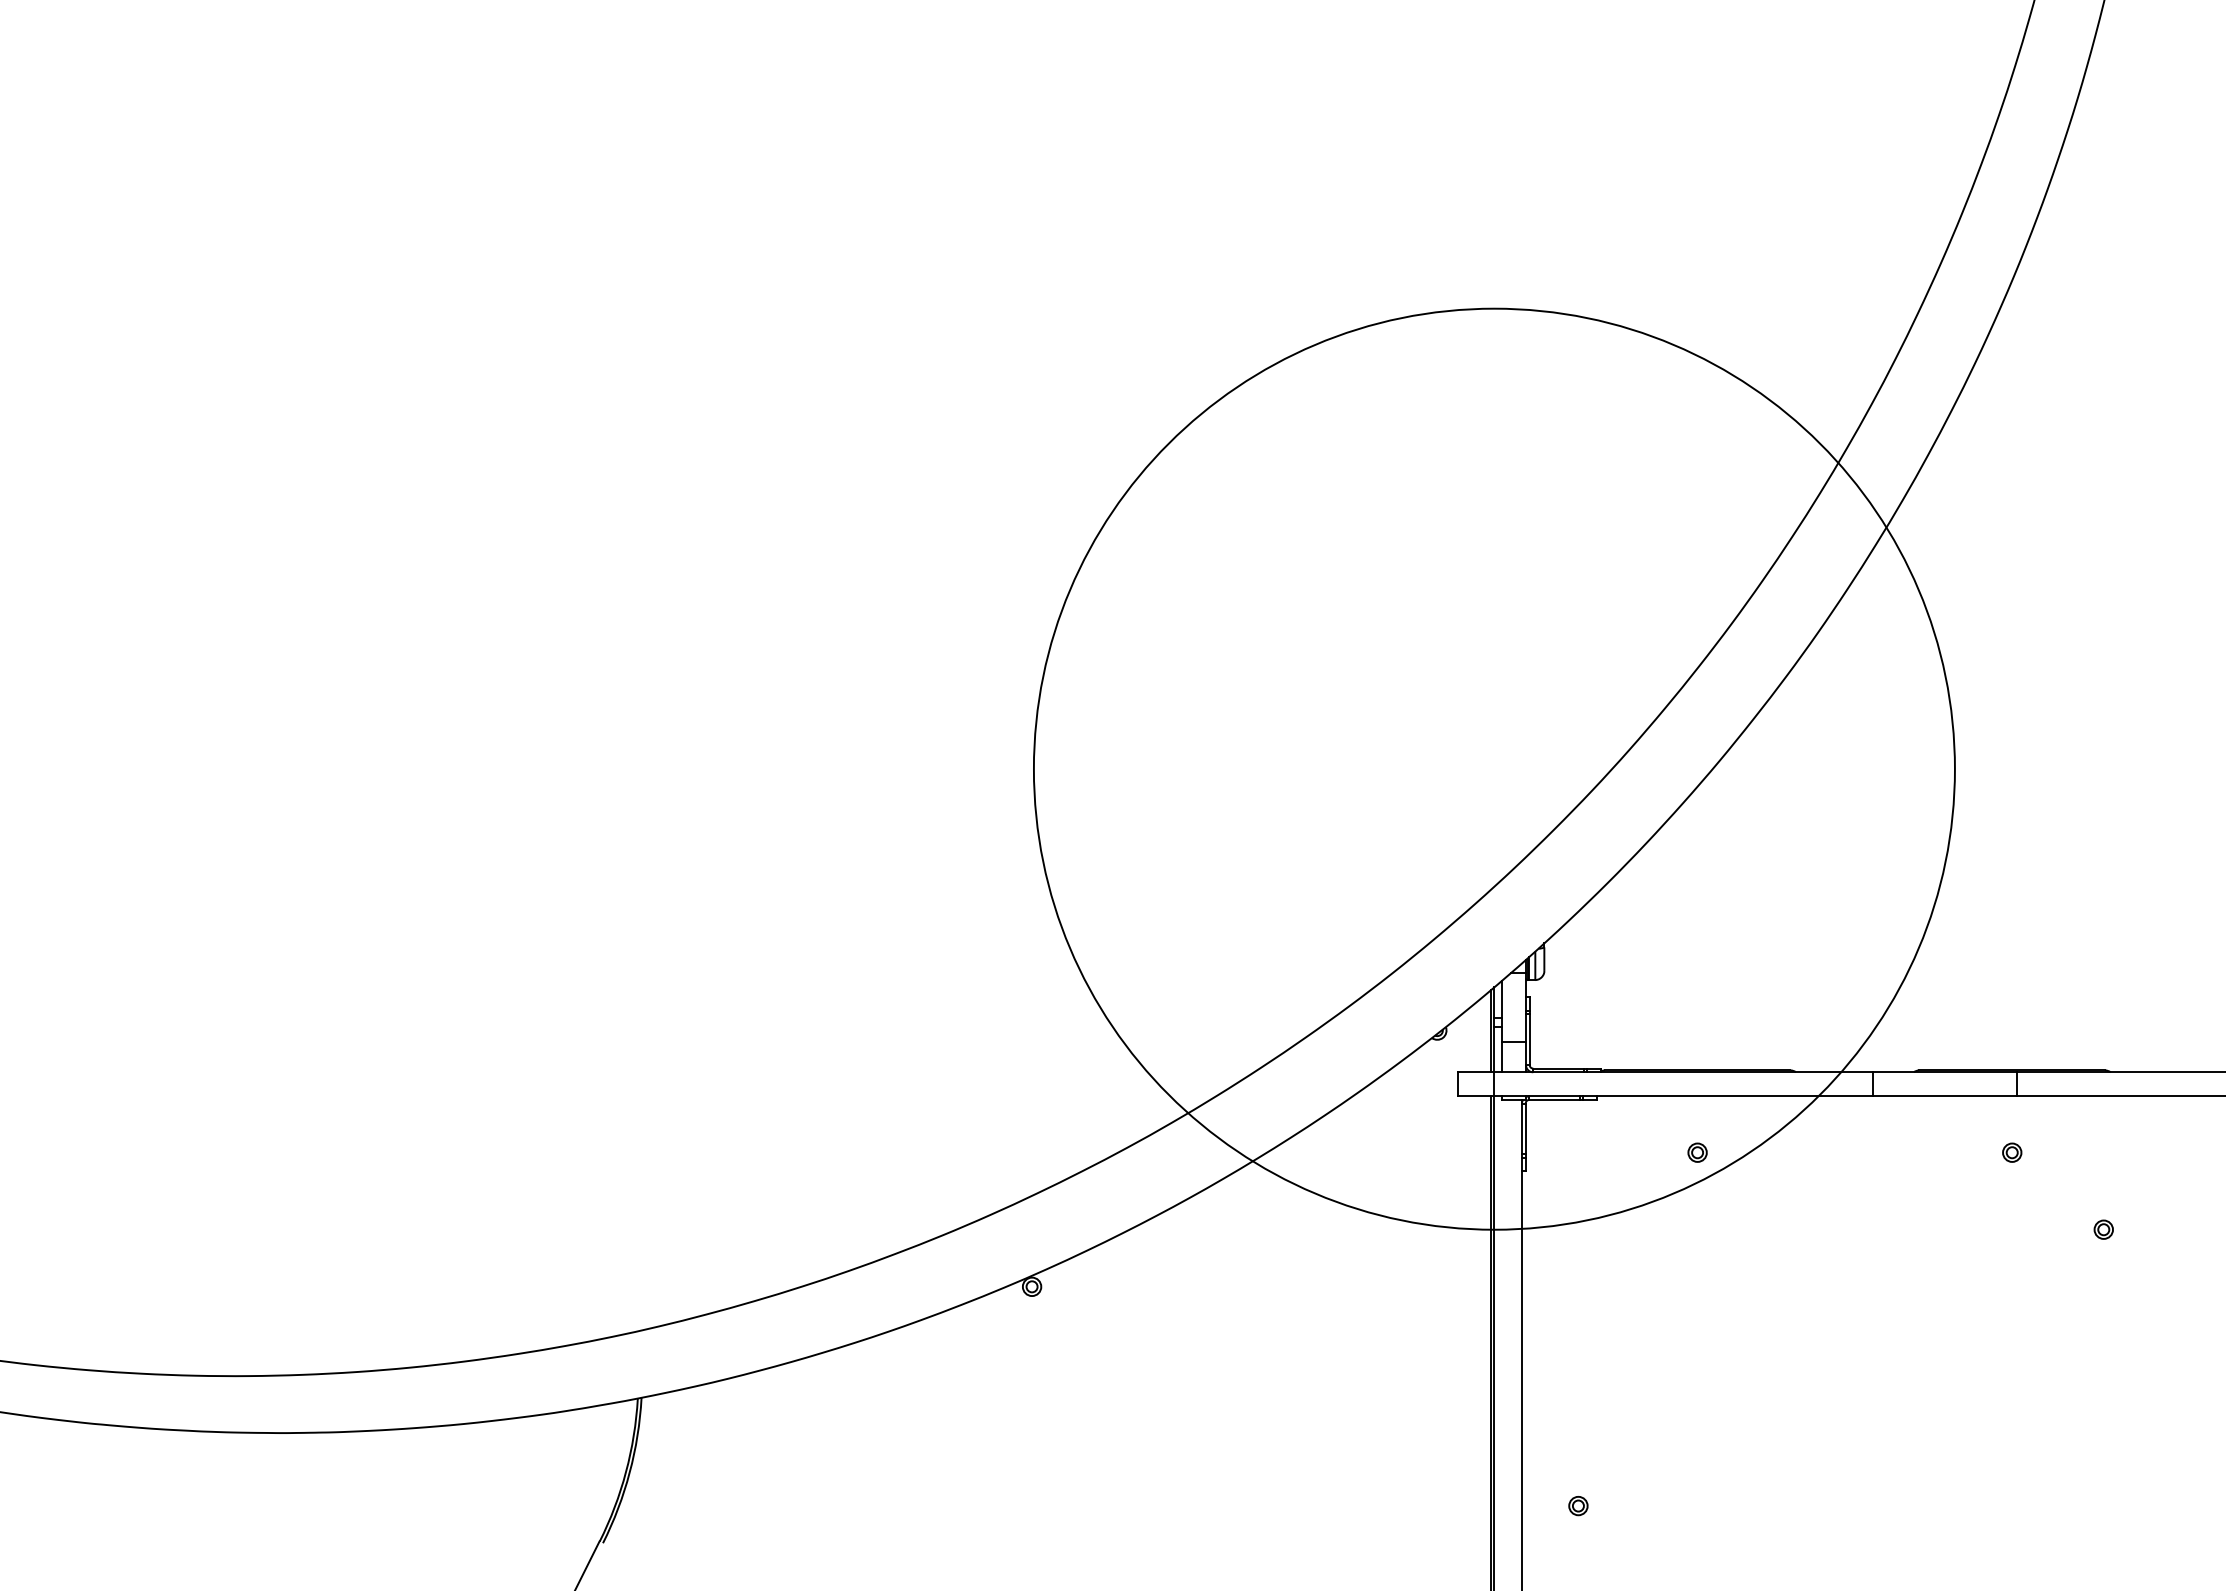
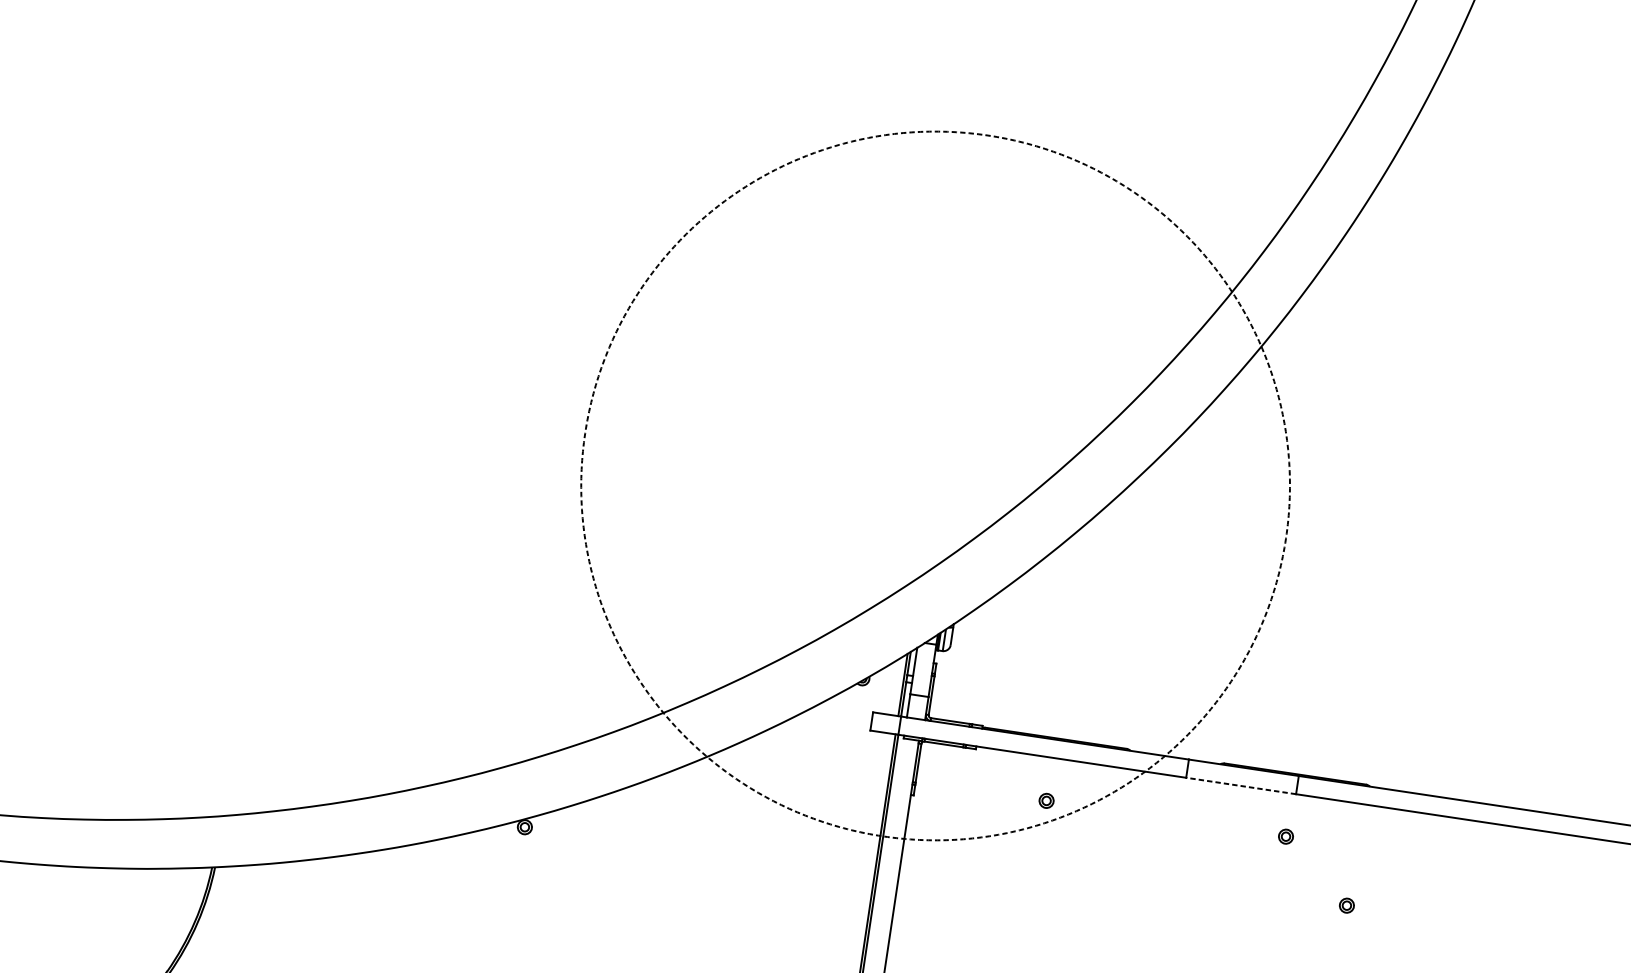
circle: (1493, 768) -> (934, 485), solid -> dashed
line: (1944, 1096) -> (1240, 786), solid -> dashed

